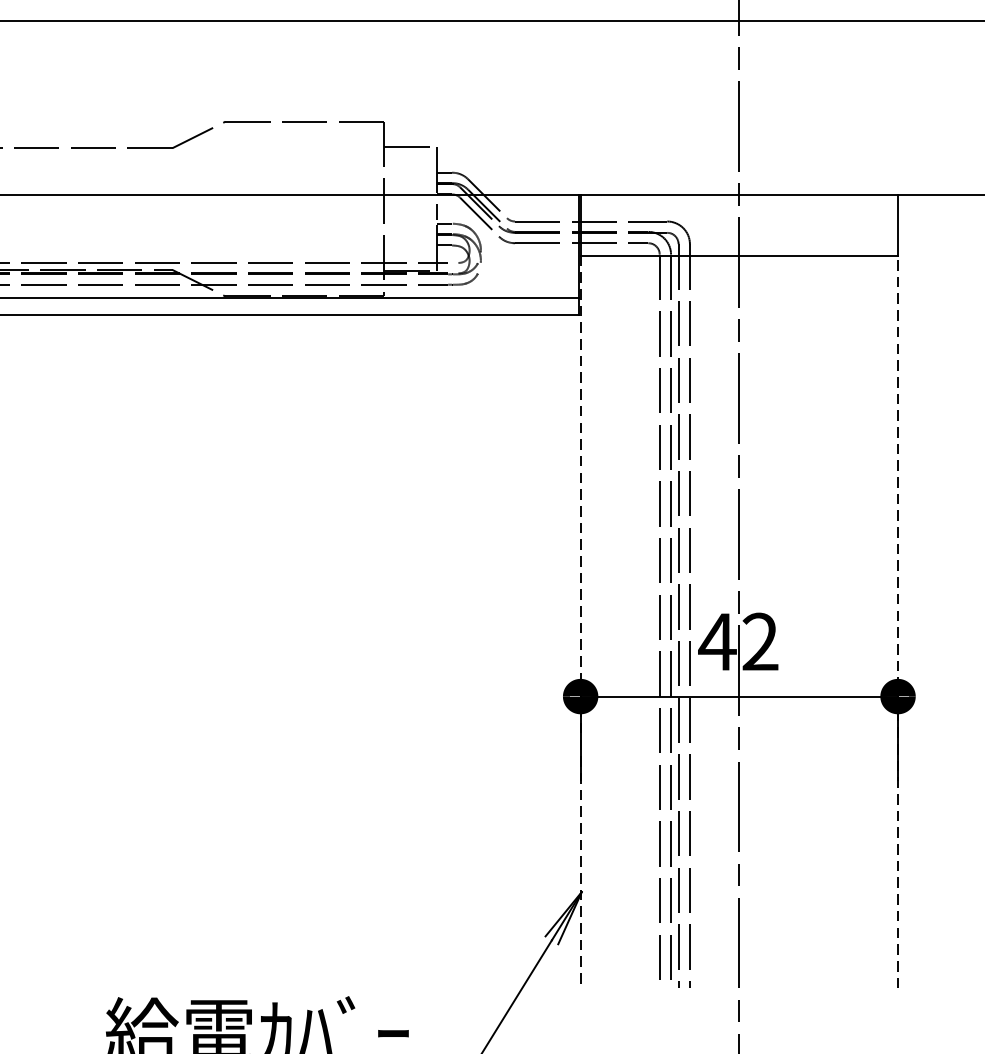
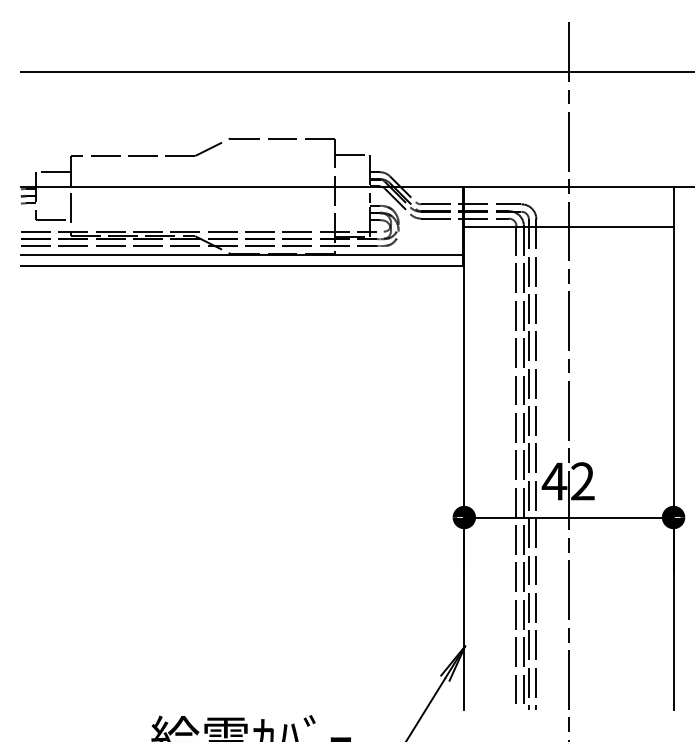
line: (897, 620) -> (673, 467), dashed -> solid
line: (580, 622) -> (464, 468), dashed -> solid

